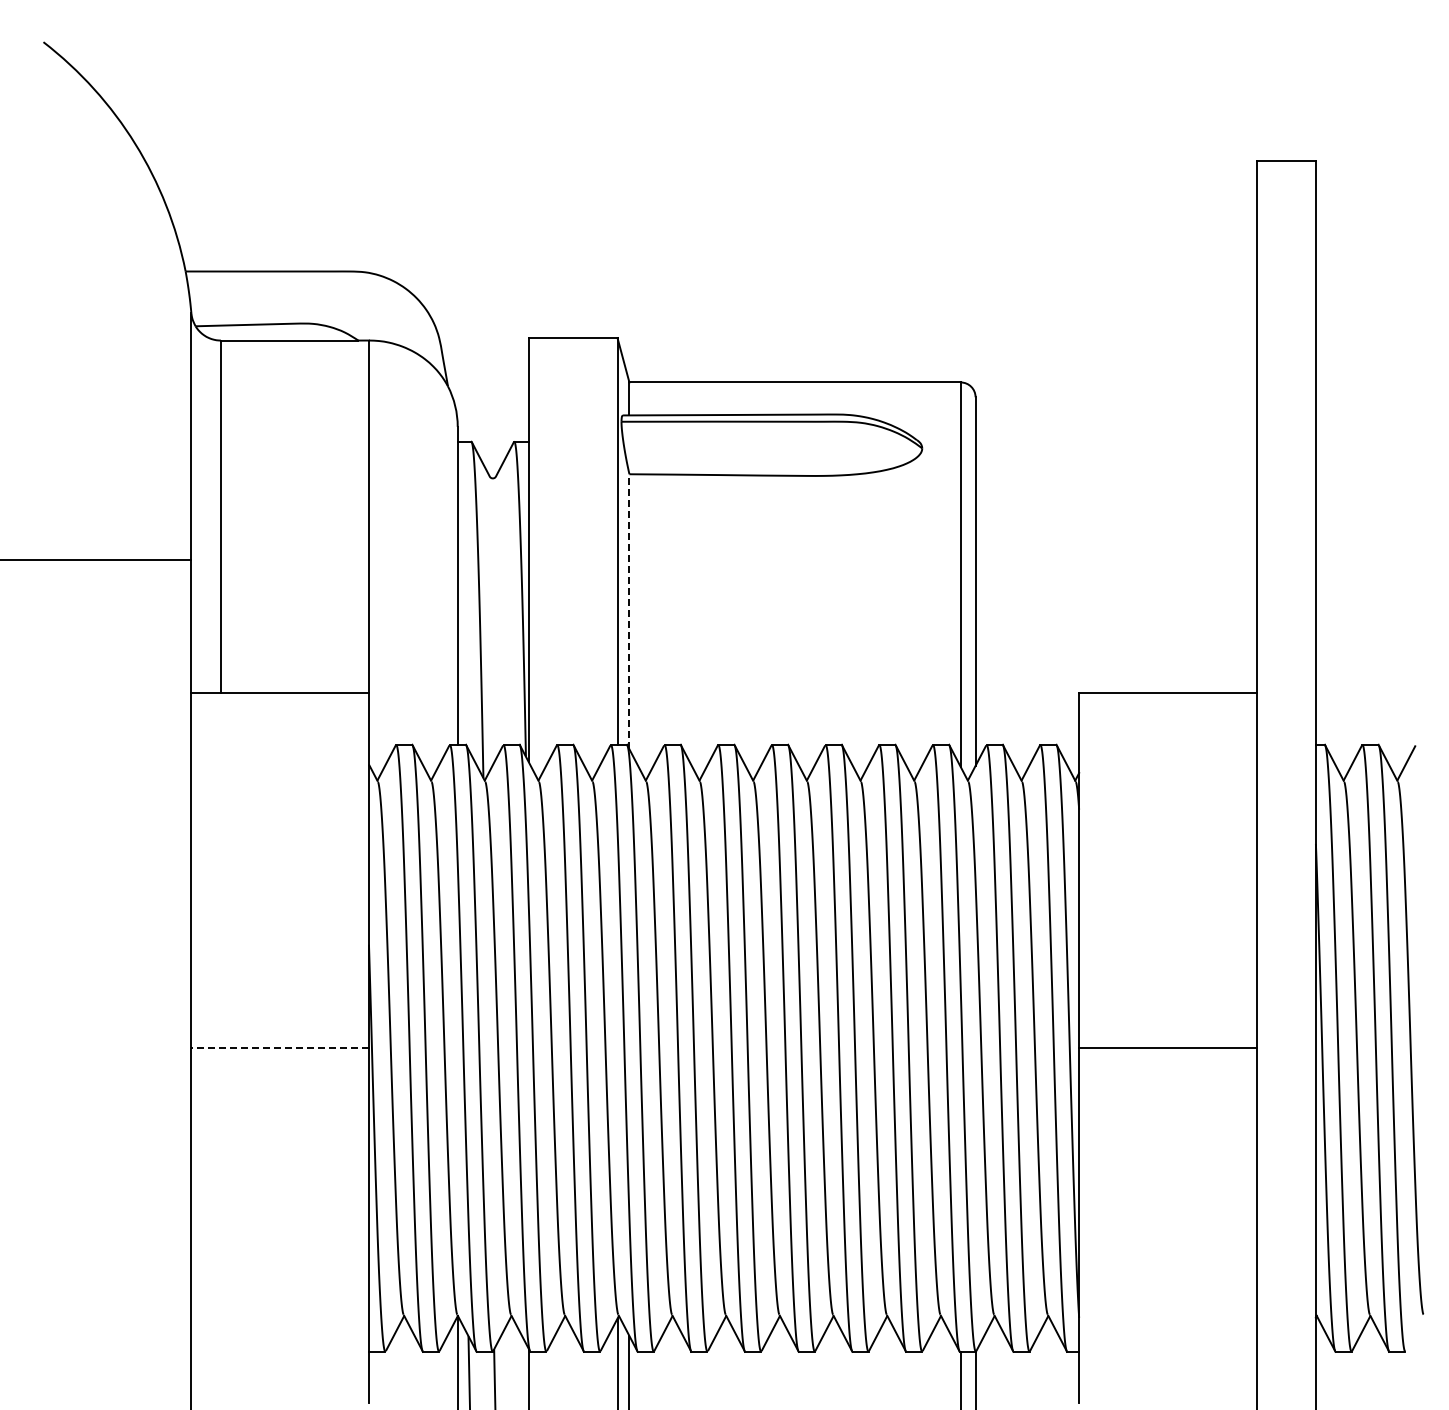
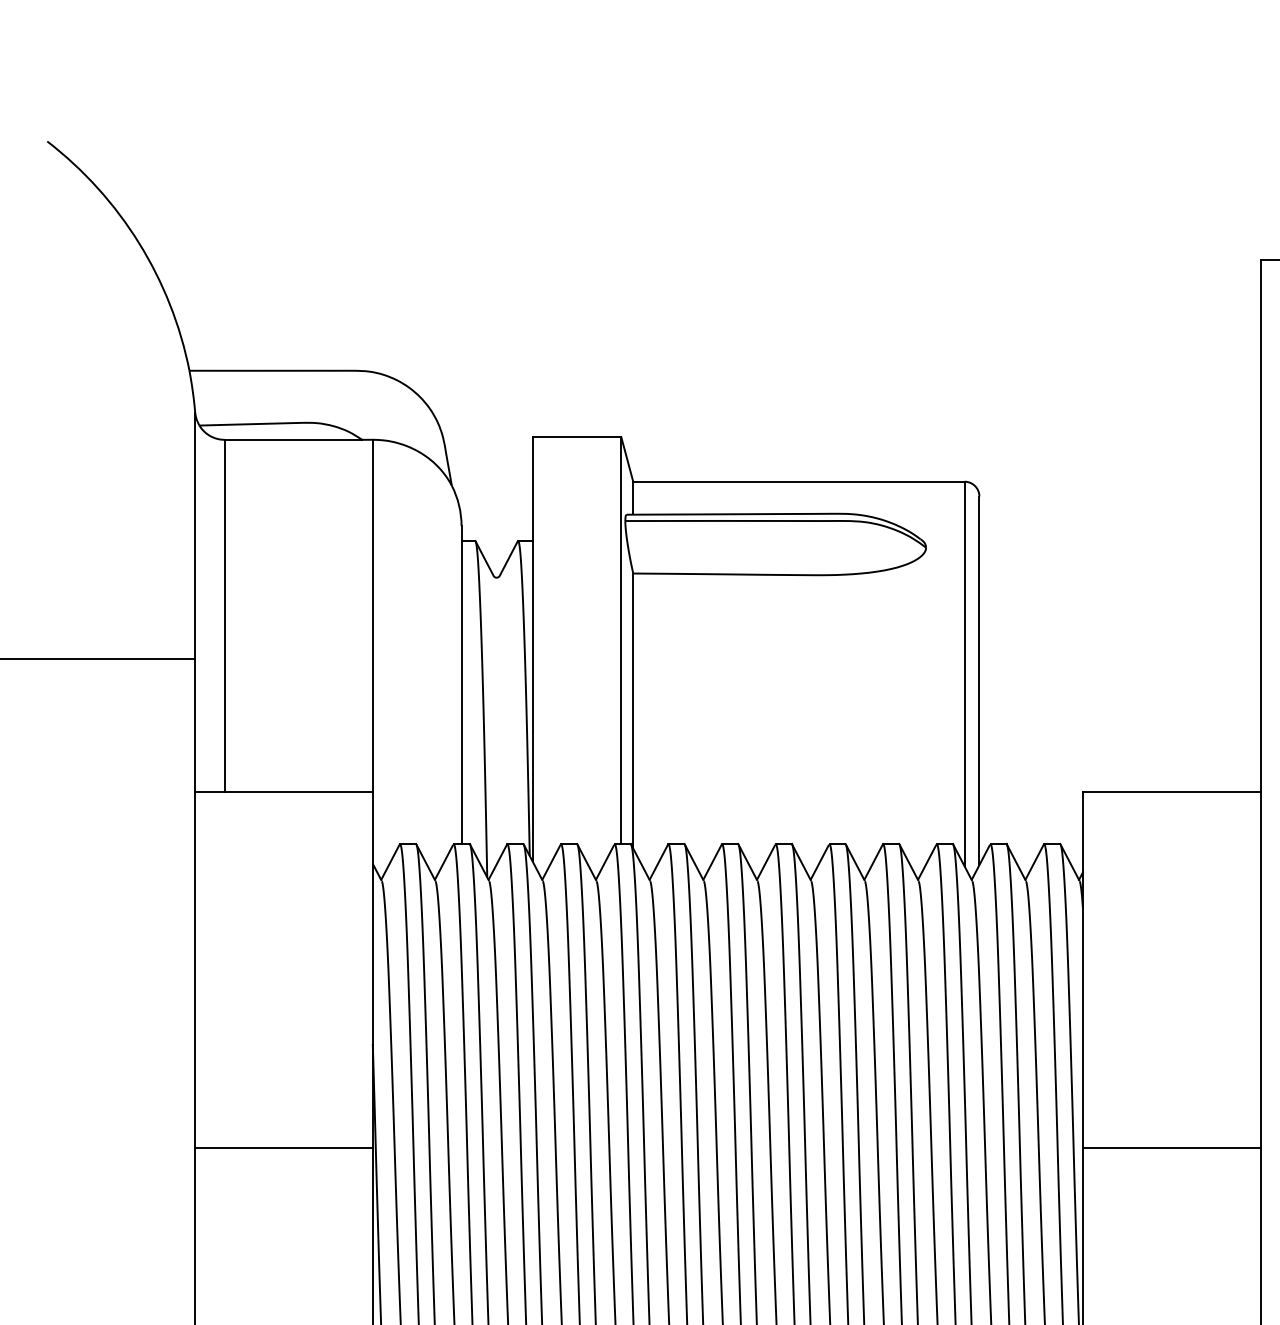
line: (629, 611) -> (633, 710), dashed -> solid
line: (280, 1048) -> (284, 1147), dashed -> solid

